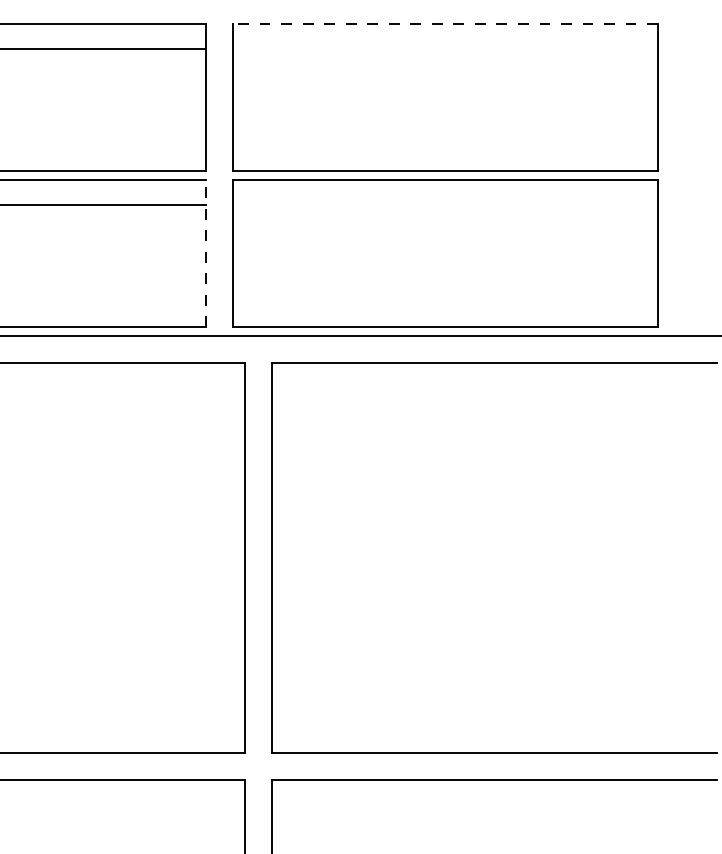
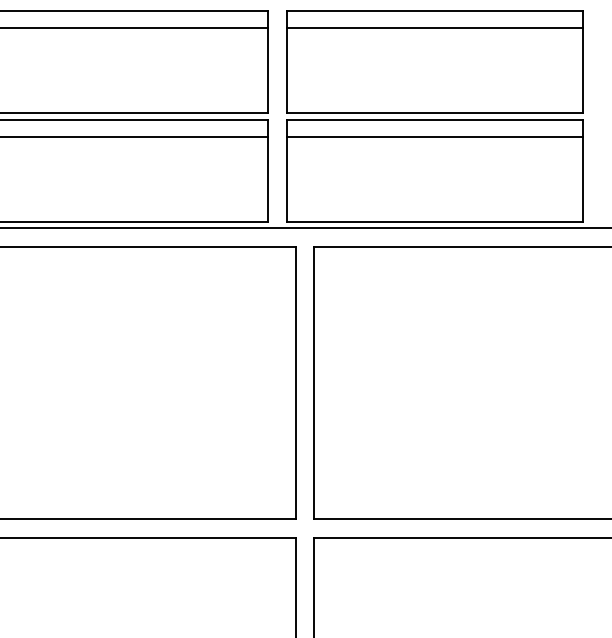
line: (444, 23) -> (434, 10), dashed -> solid
line: (444, 49) -> (434, 28), added
line: (444, 205) -> (434, 137), added
line: (206, 253) -> (268, 170), dashed -> solid

